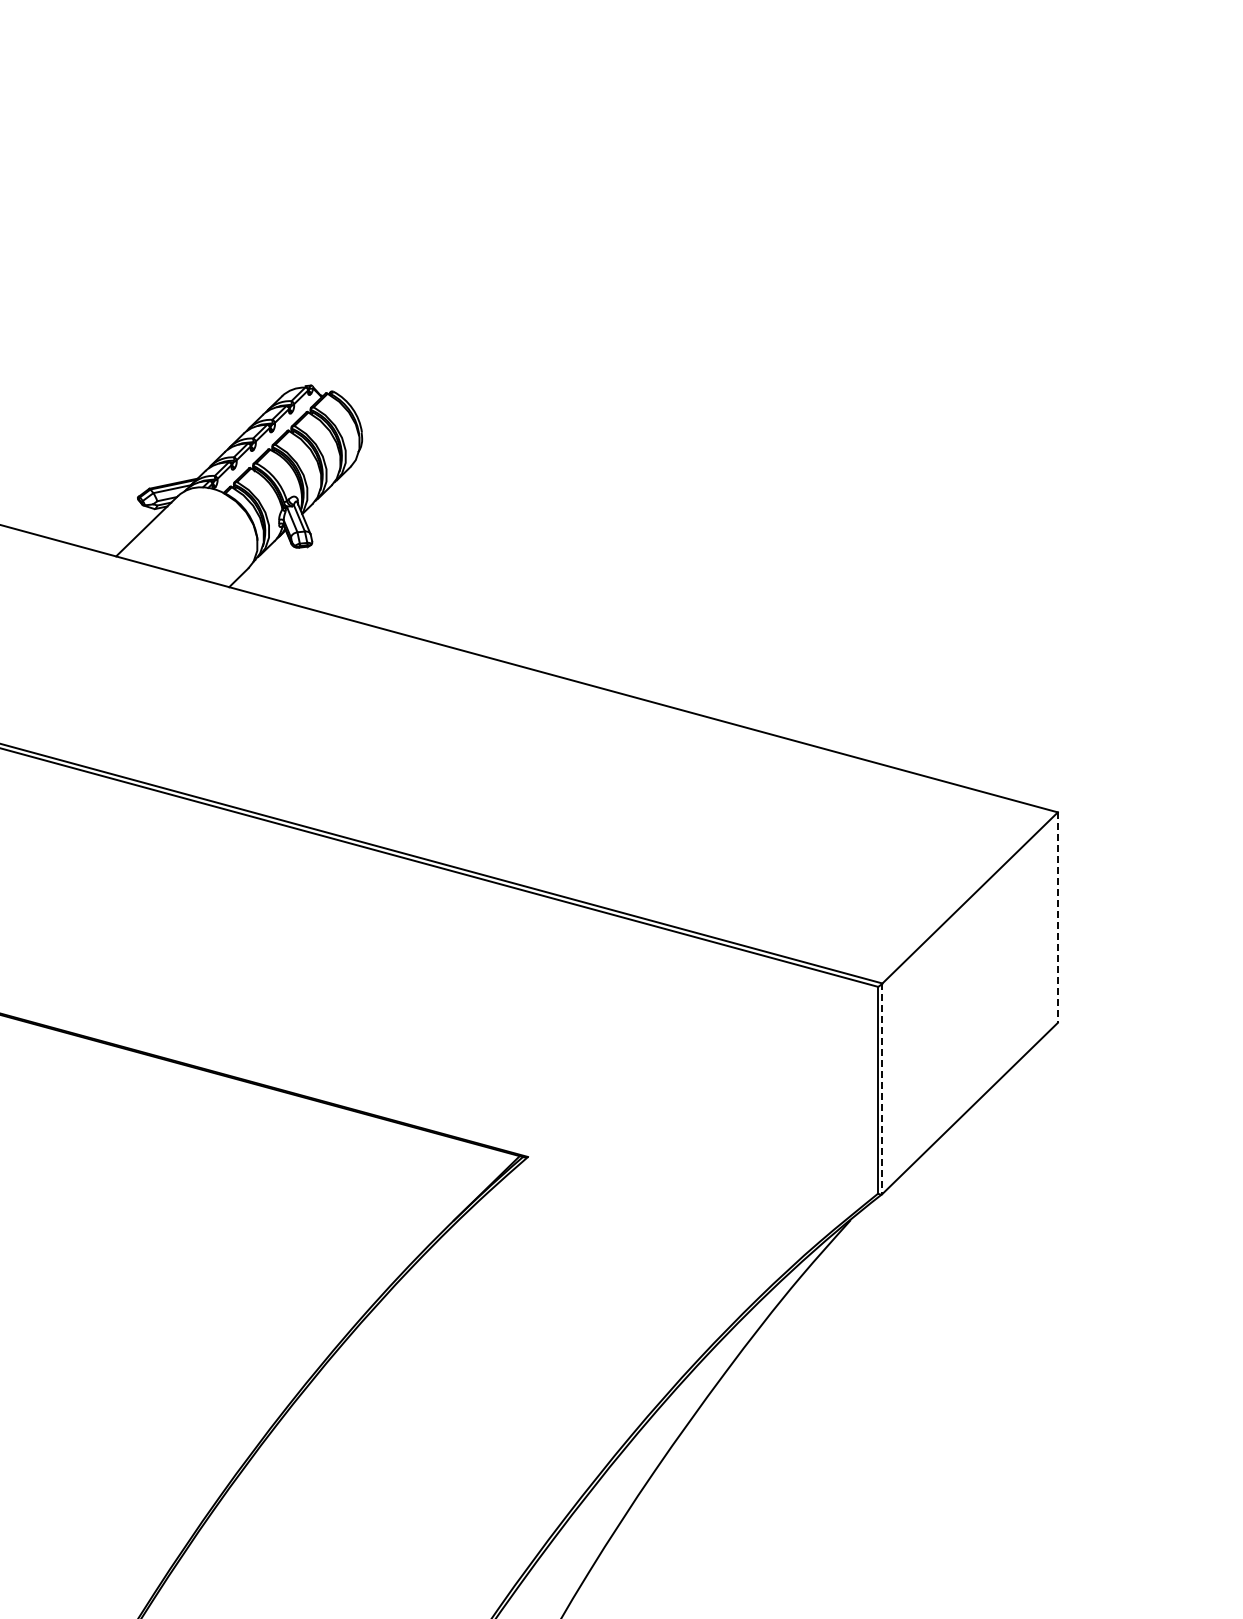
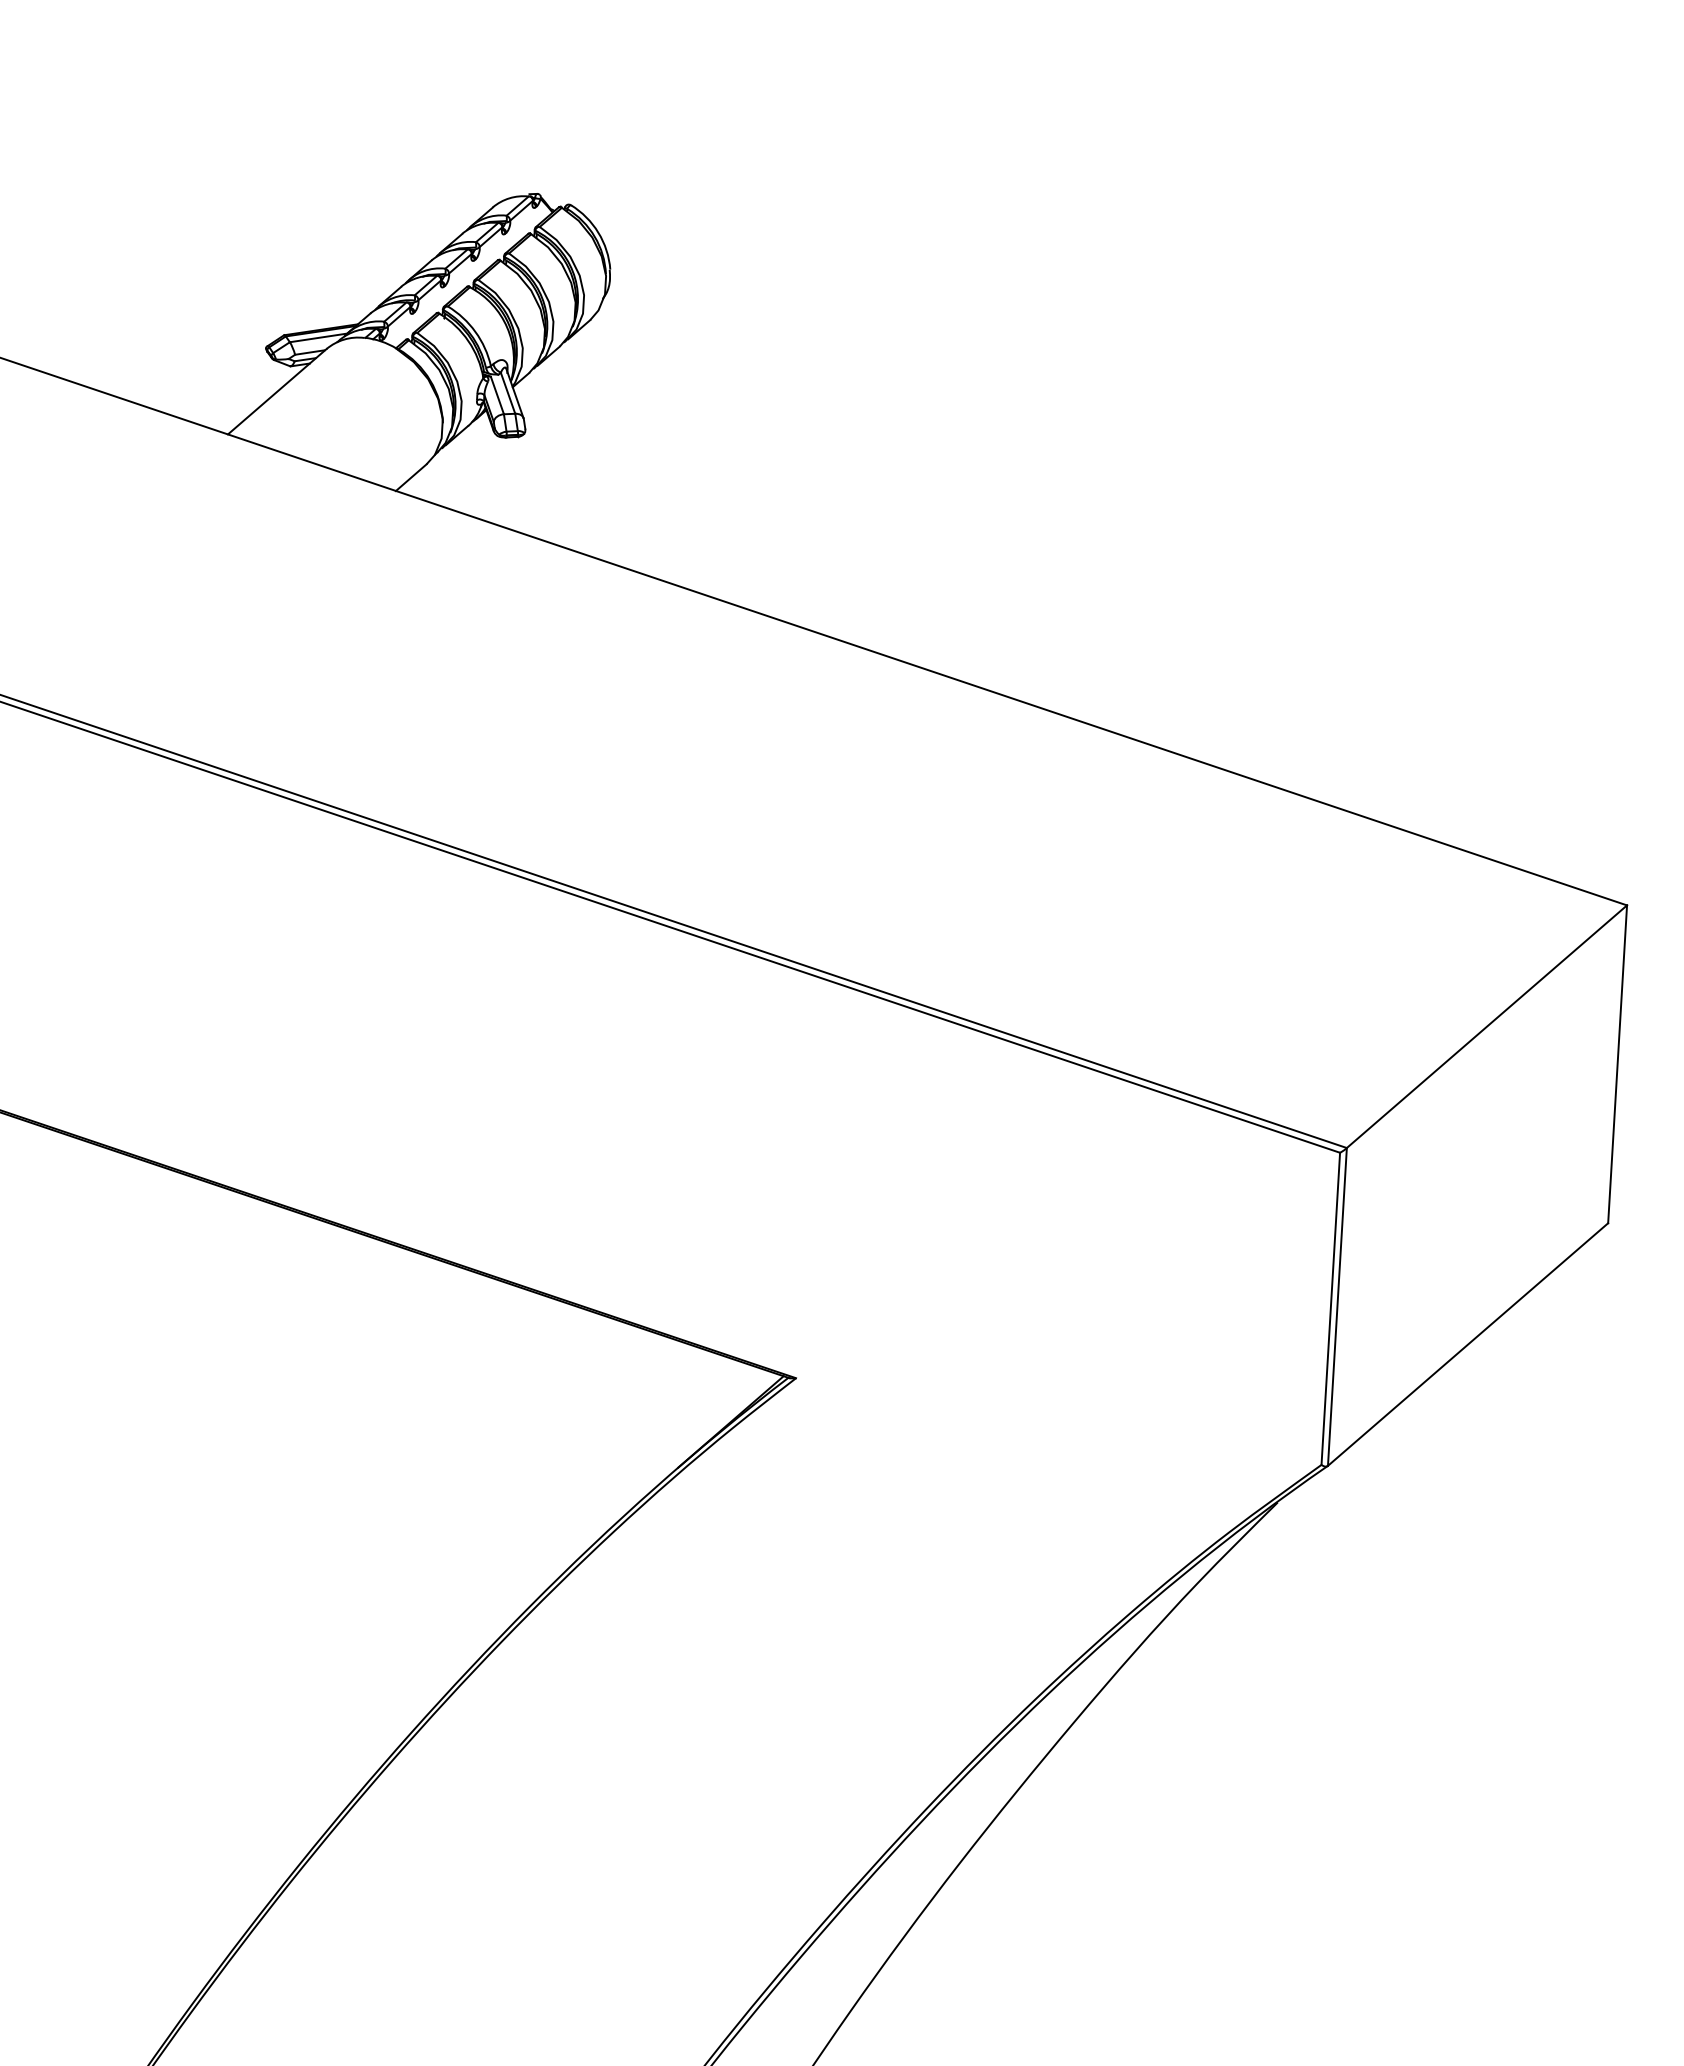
line: (1057, 918) -> (1616, 1065), dashed -> solid
line: (882, 1089) -> (1337, 1308), dashed -> solid

